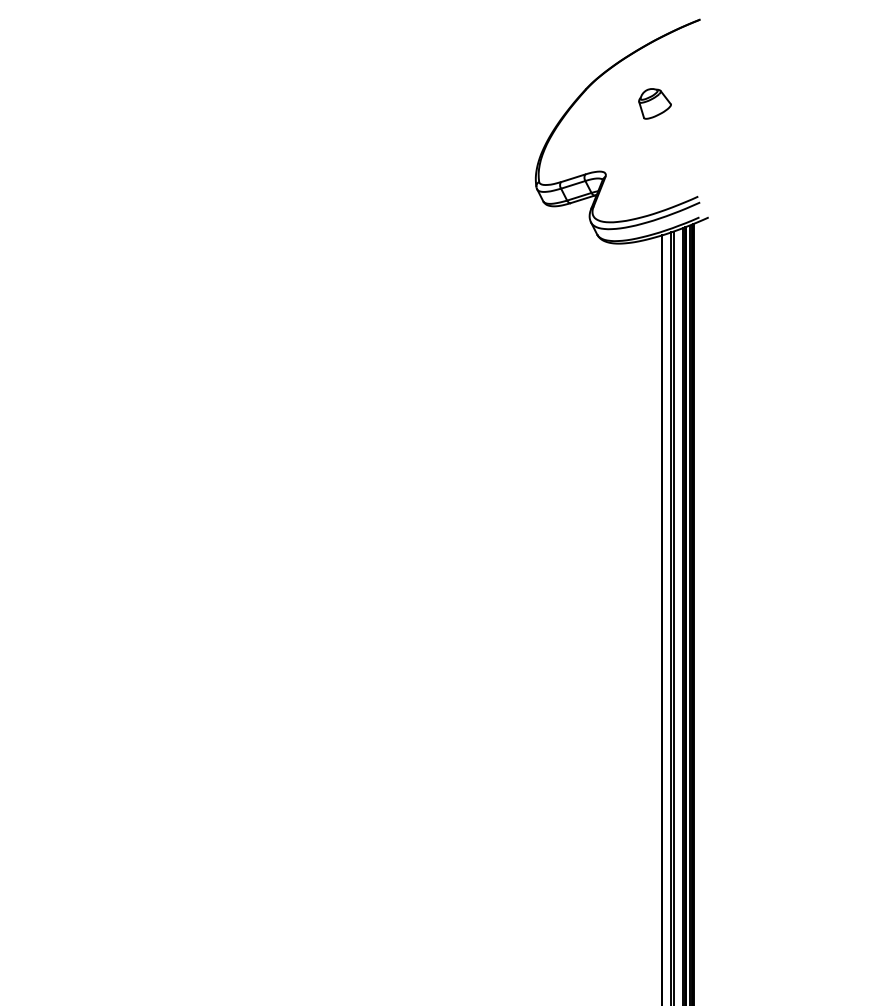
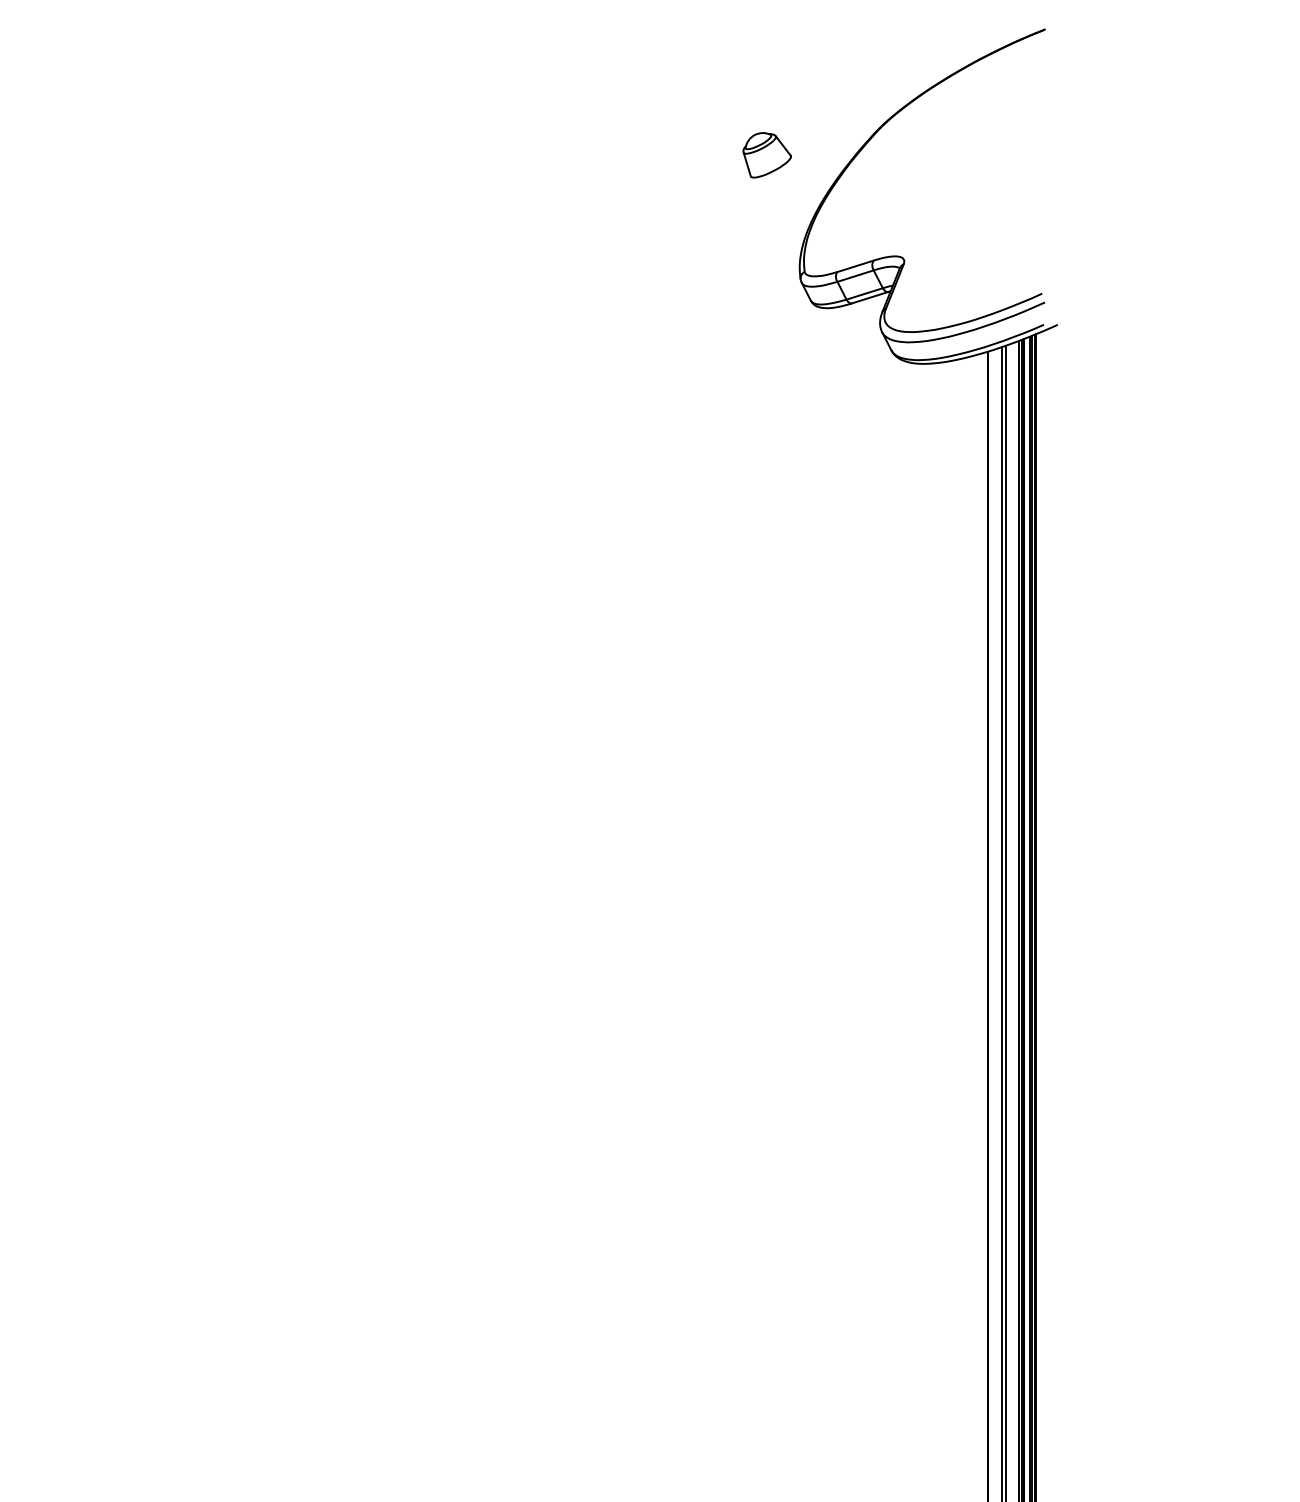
part: (654, 103) -> (766, 154), moved

